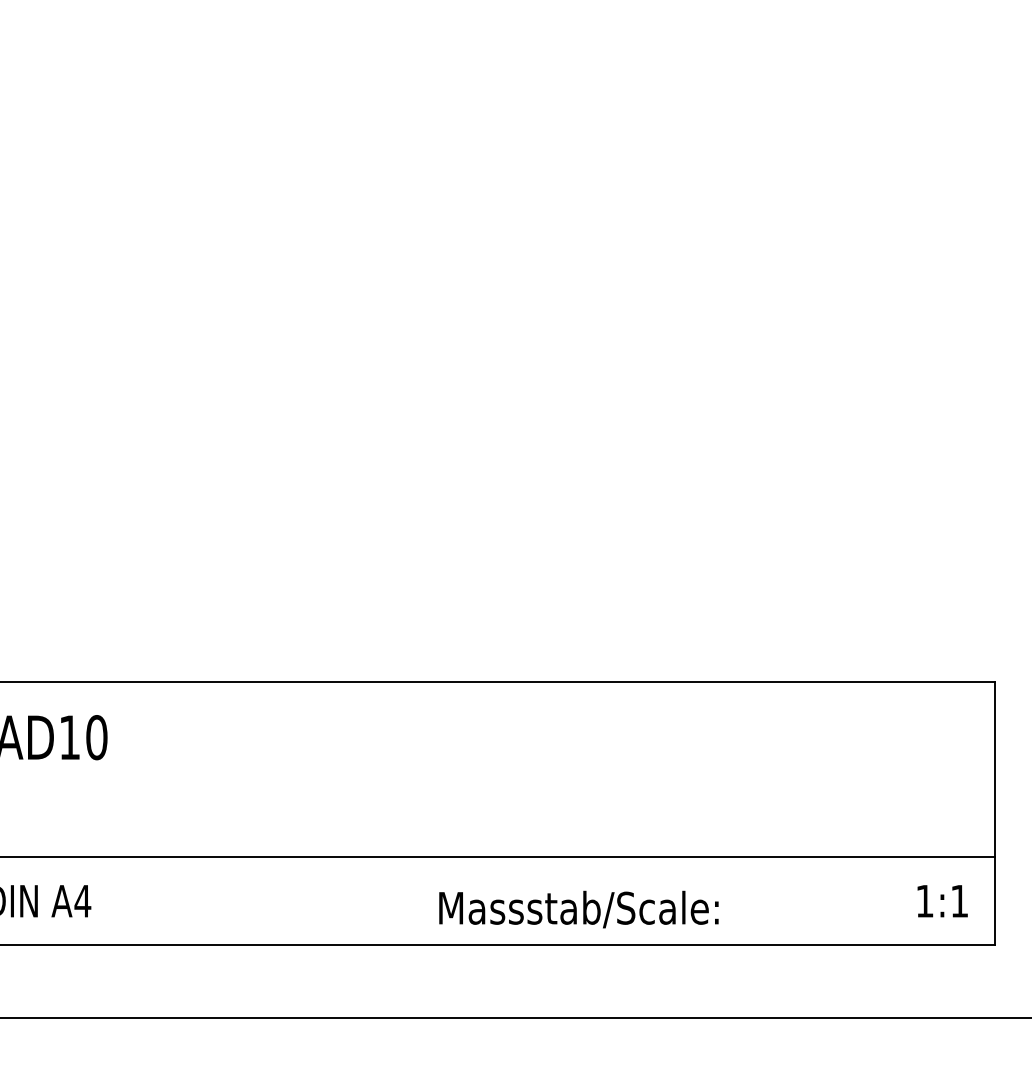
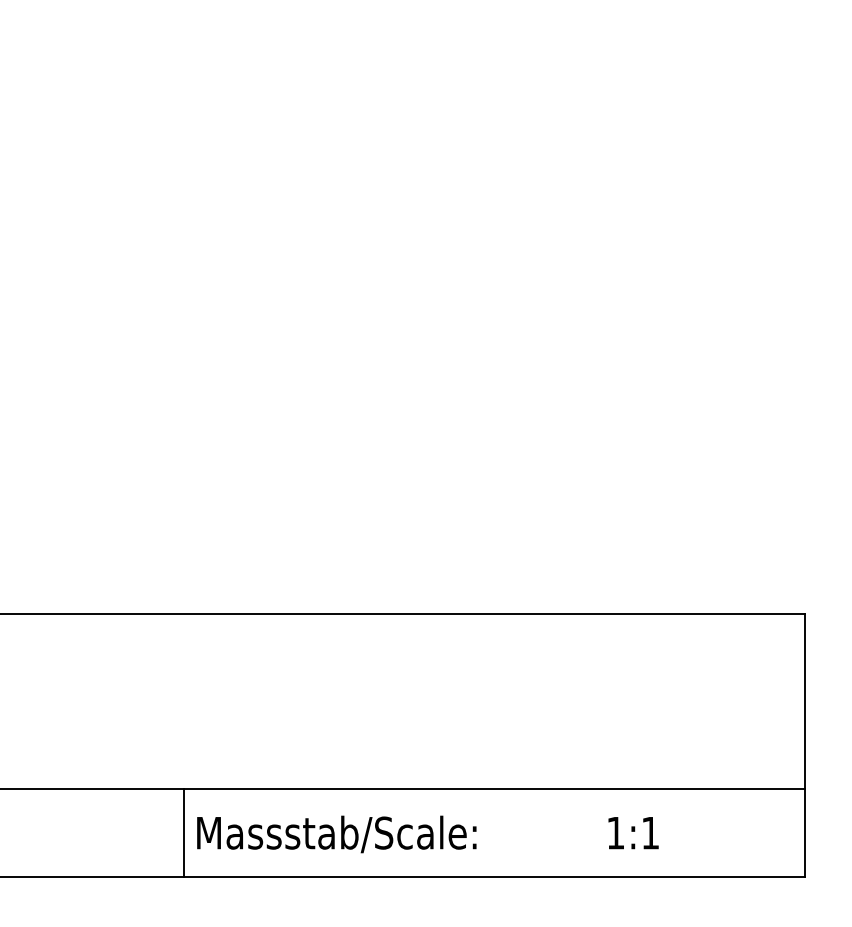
line: (374, 901) -> (184, 833), added
text: (942, 901) -> (633, 833), moved
text: (578, 909) -> (336, 834), moved

